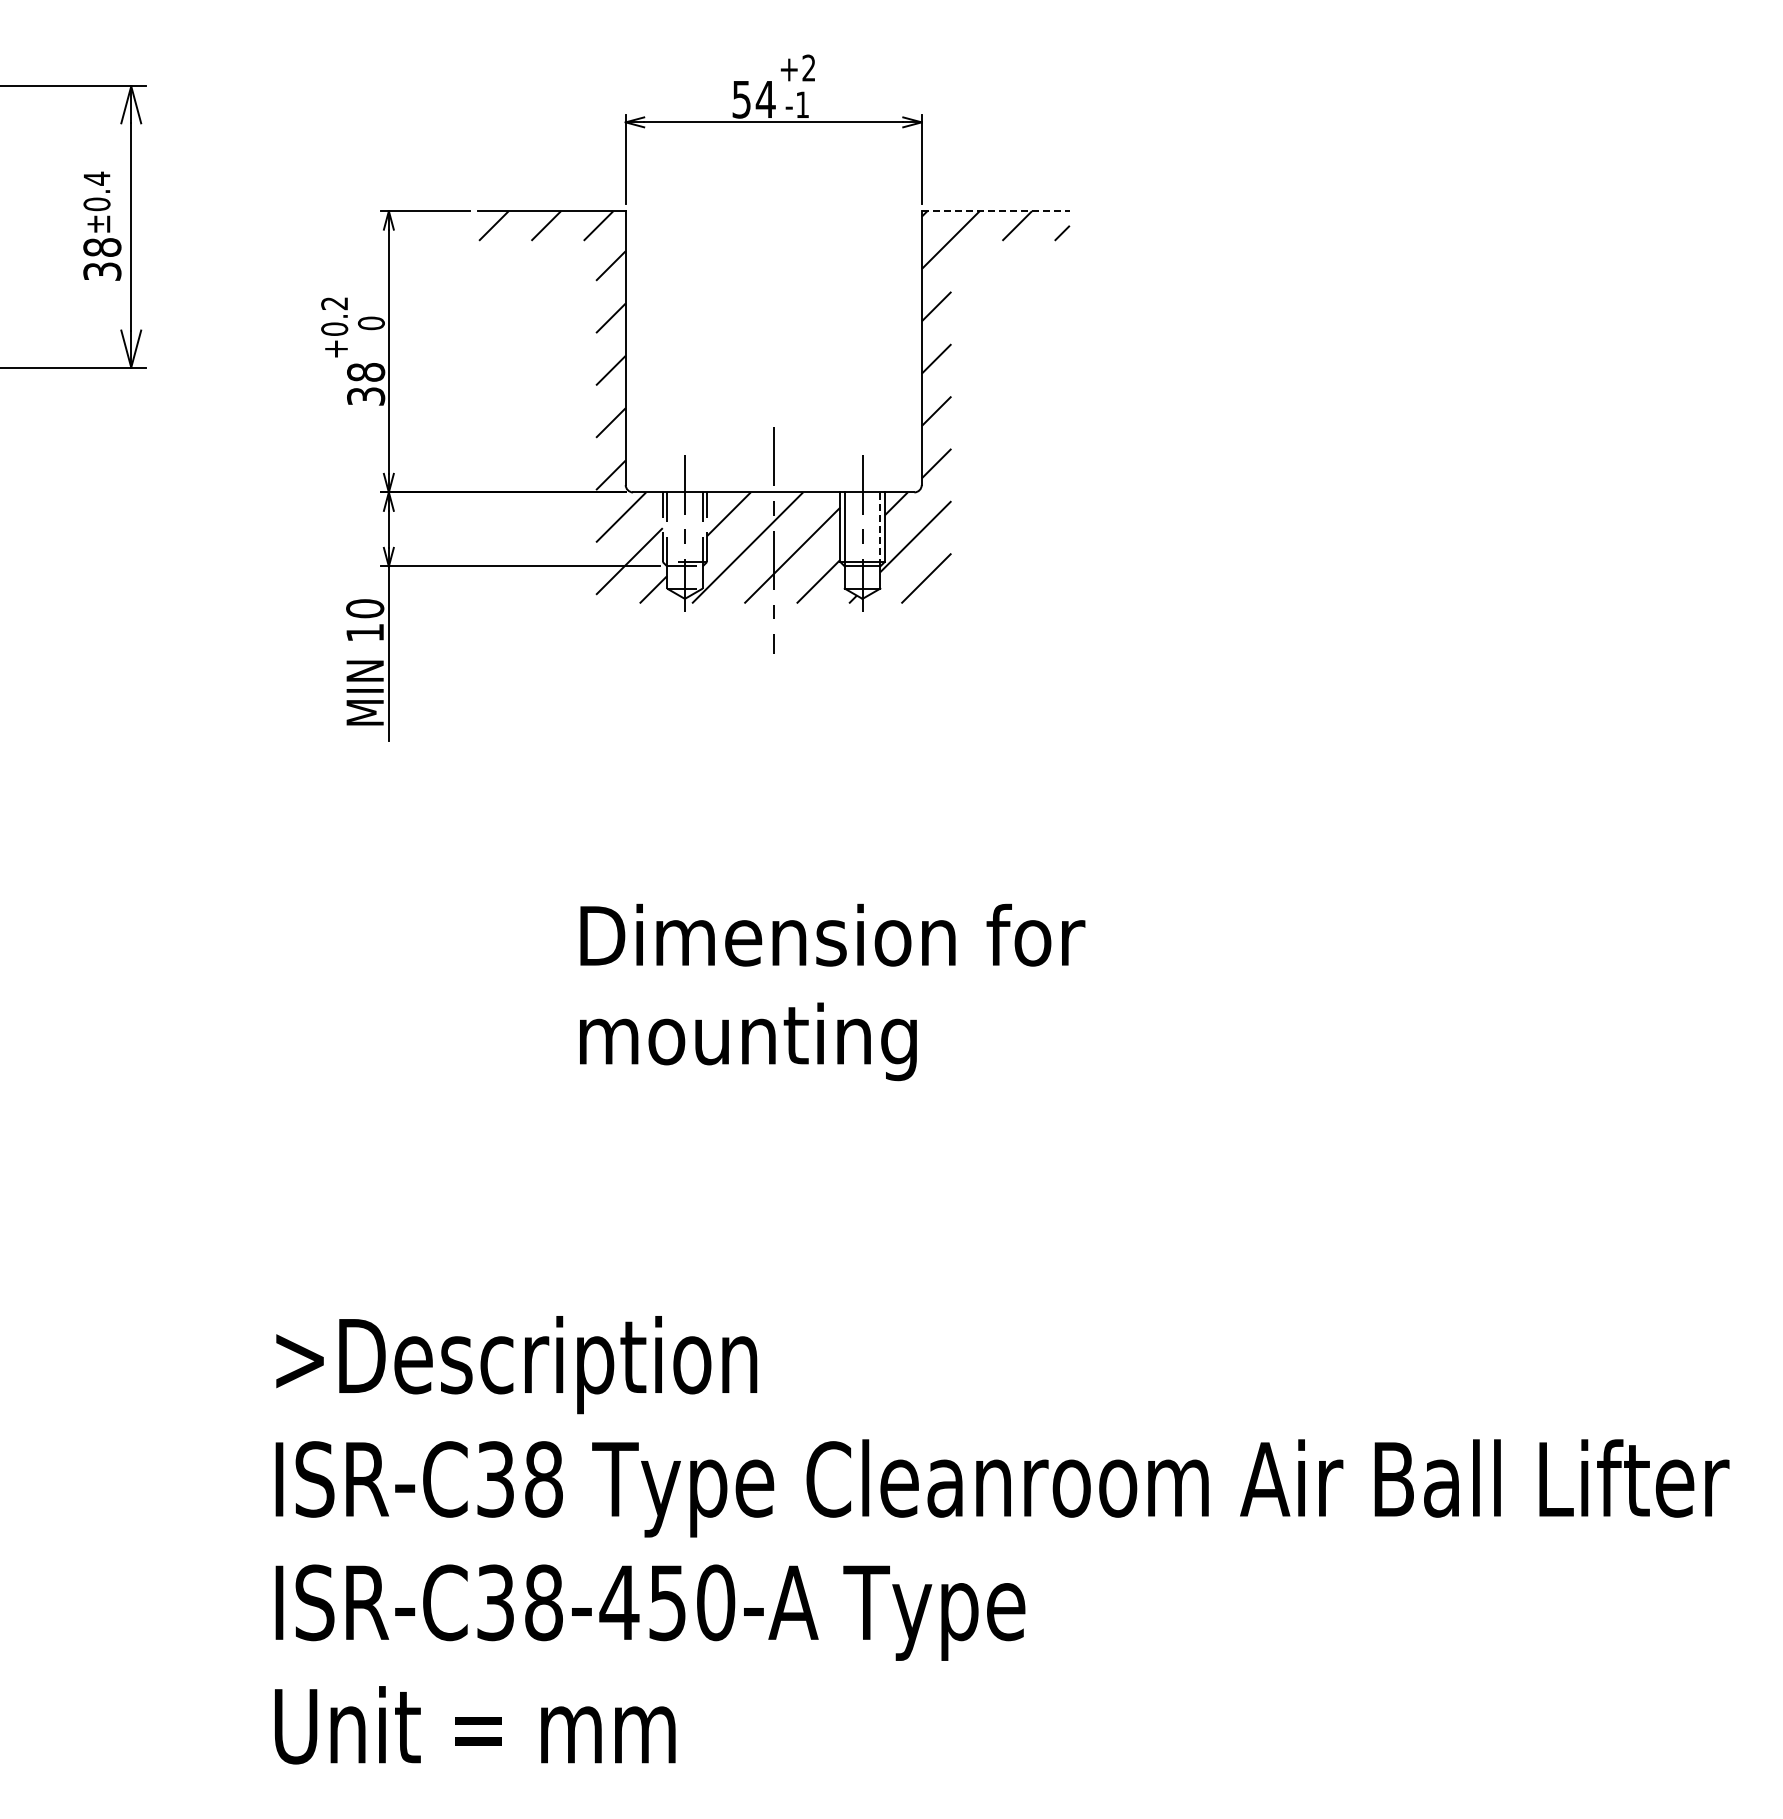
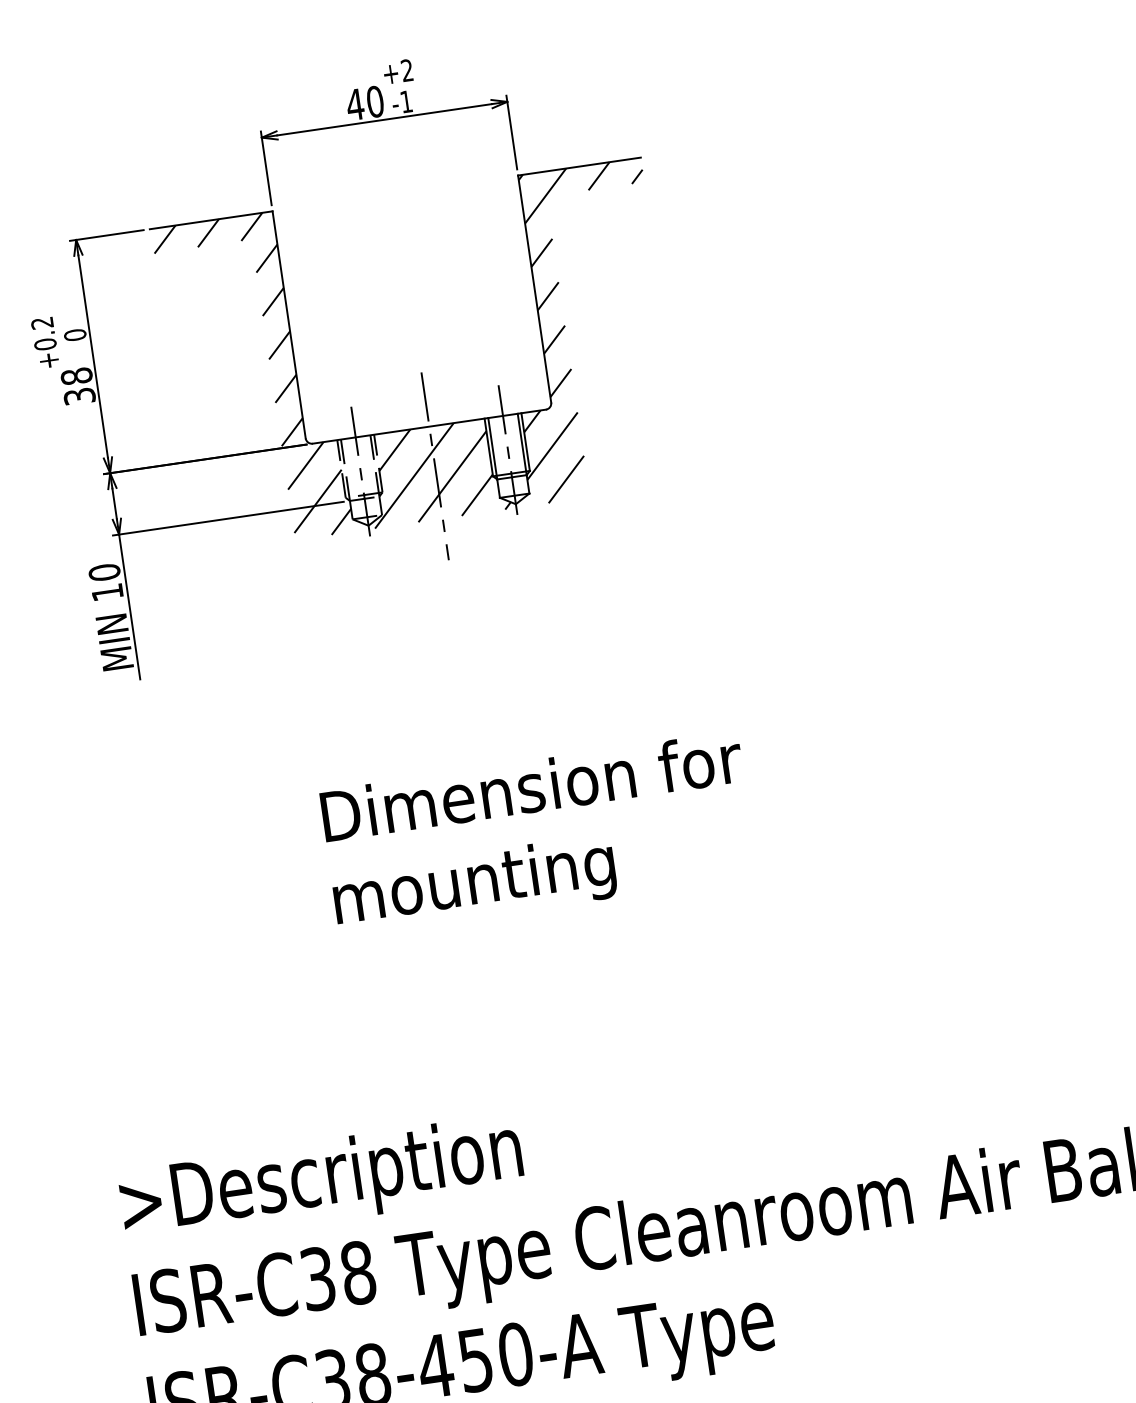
text: (753, 99) -> (365, 103), 54 -> 40
line: (996, 211) -> (580, 166), dashed -> solid
line: (880, 528) -> (522, 443), dashed -> solid

